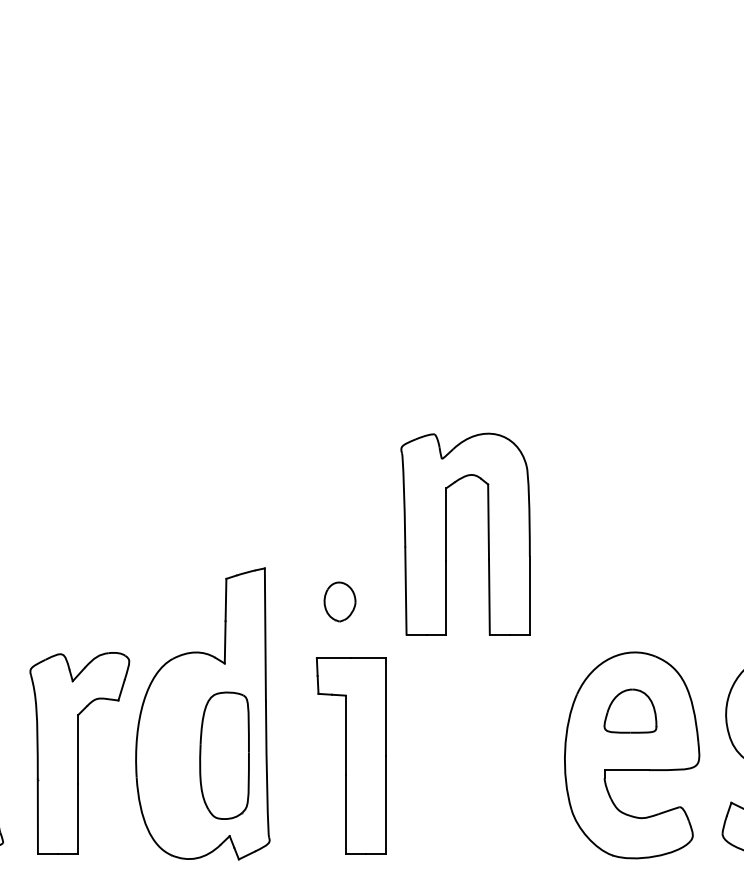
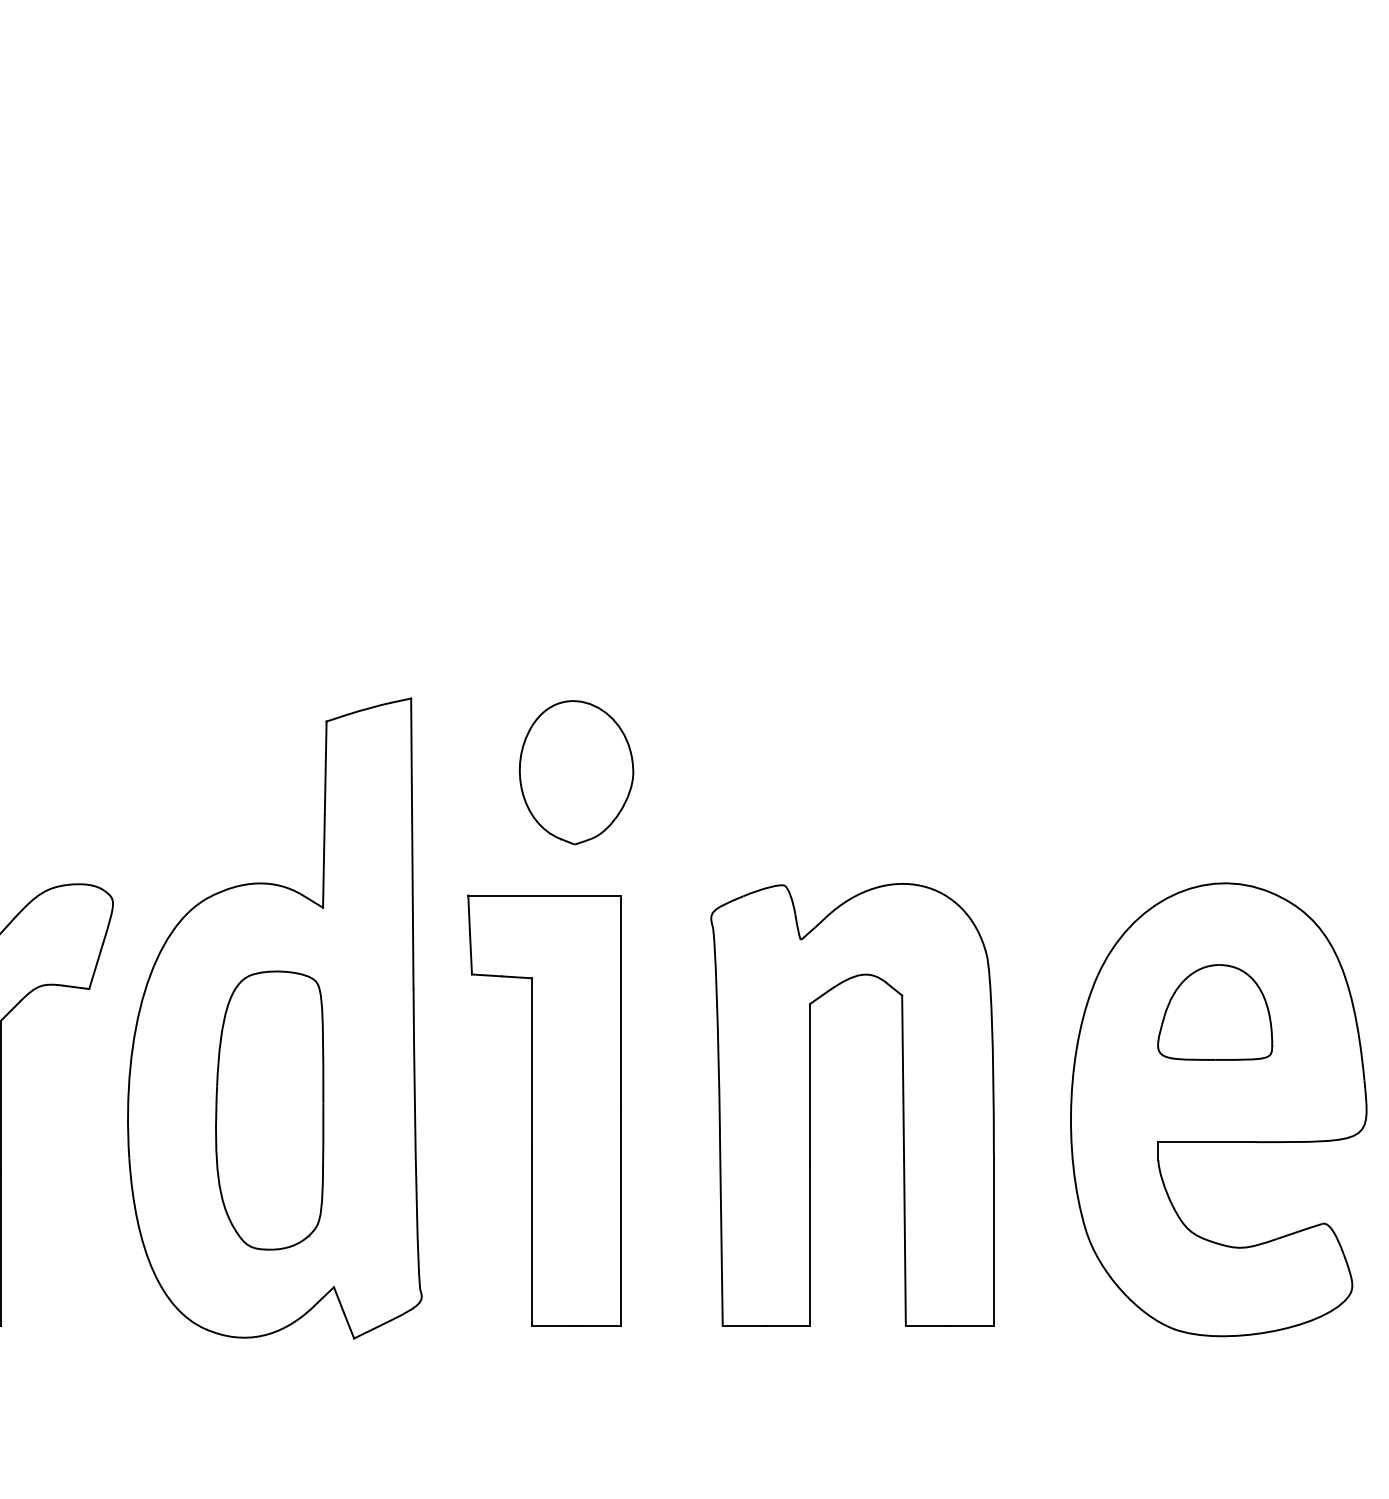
part: (446, 533) -> (810, 1103), moved
part: (339, 601) -> (575, 771), size x1.67
part: (224, 755) -> (269, 1109), moved
part: (351, 755) -> (544, 1109), moved

